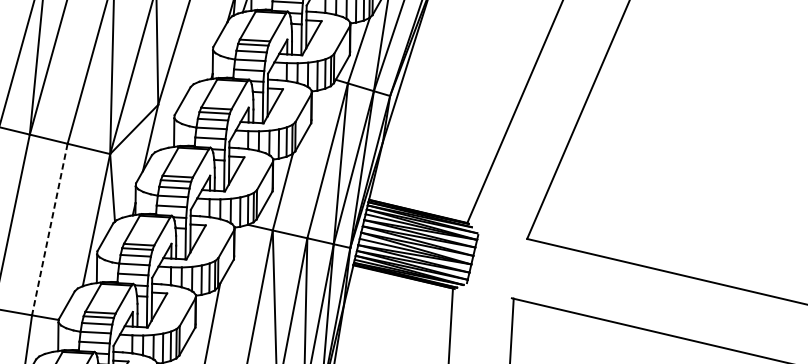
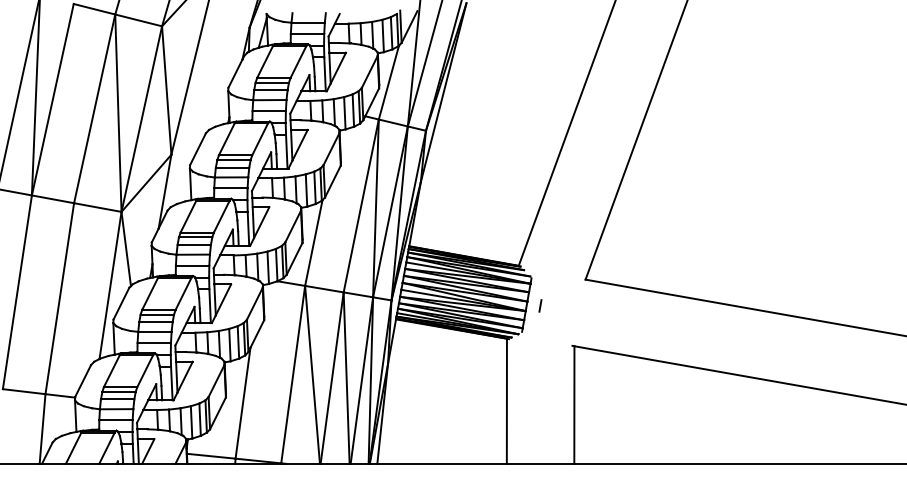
line: (49, 229) -> (59, 298), dashed -> solid
line: (485, 260) -> (540, 305), added

